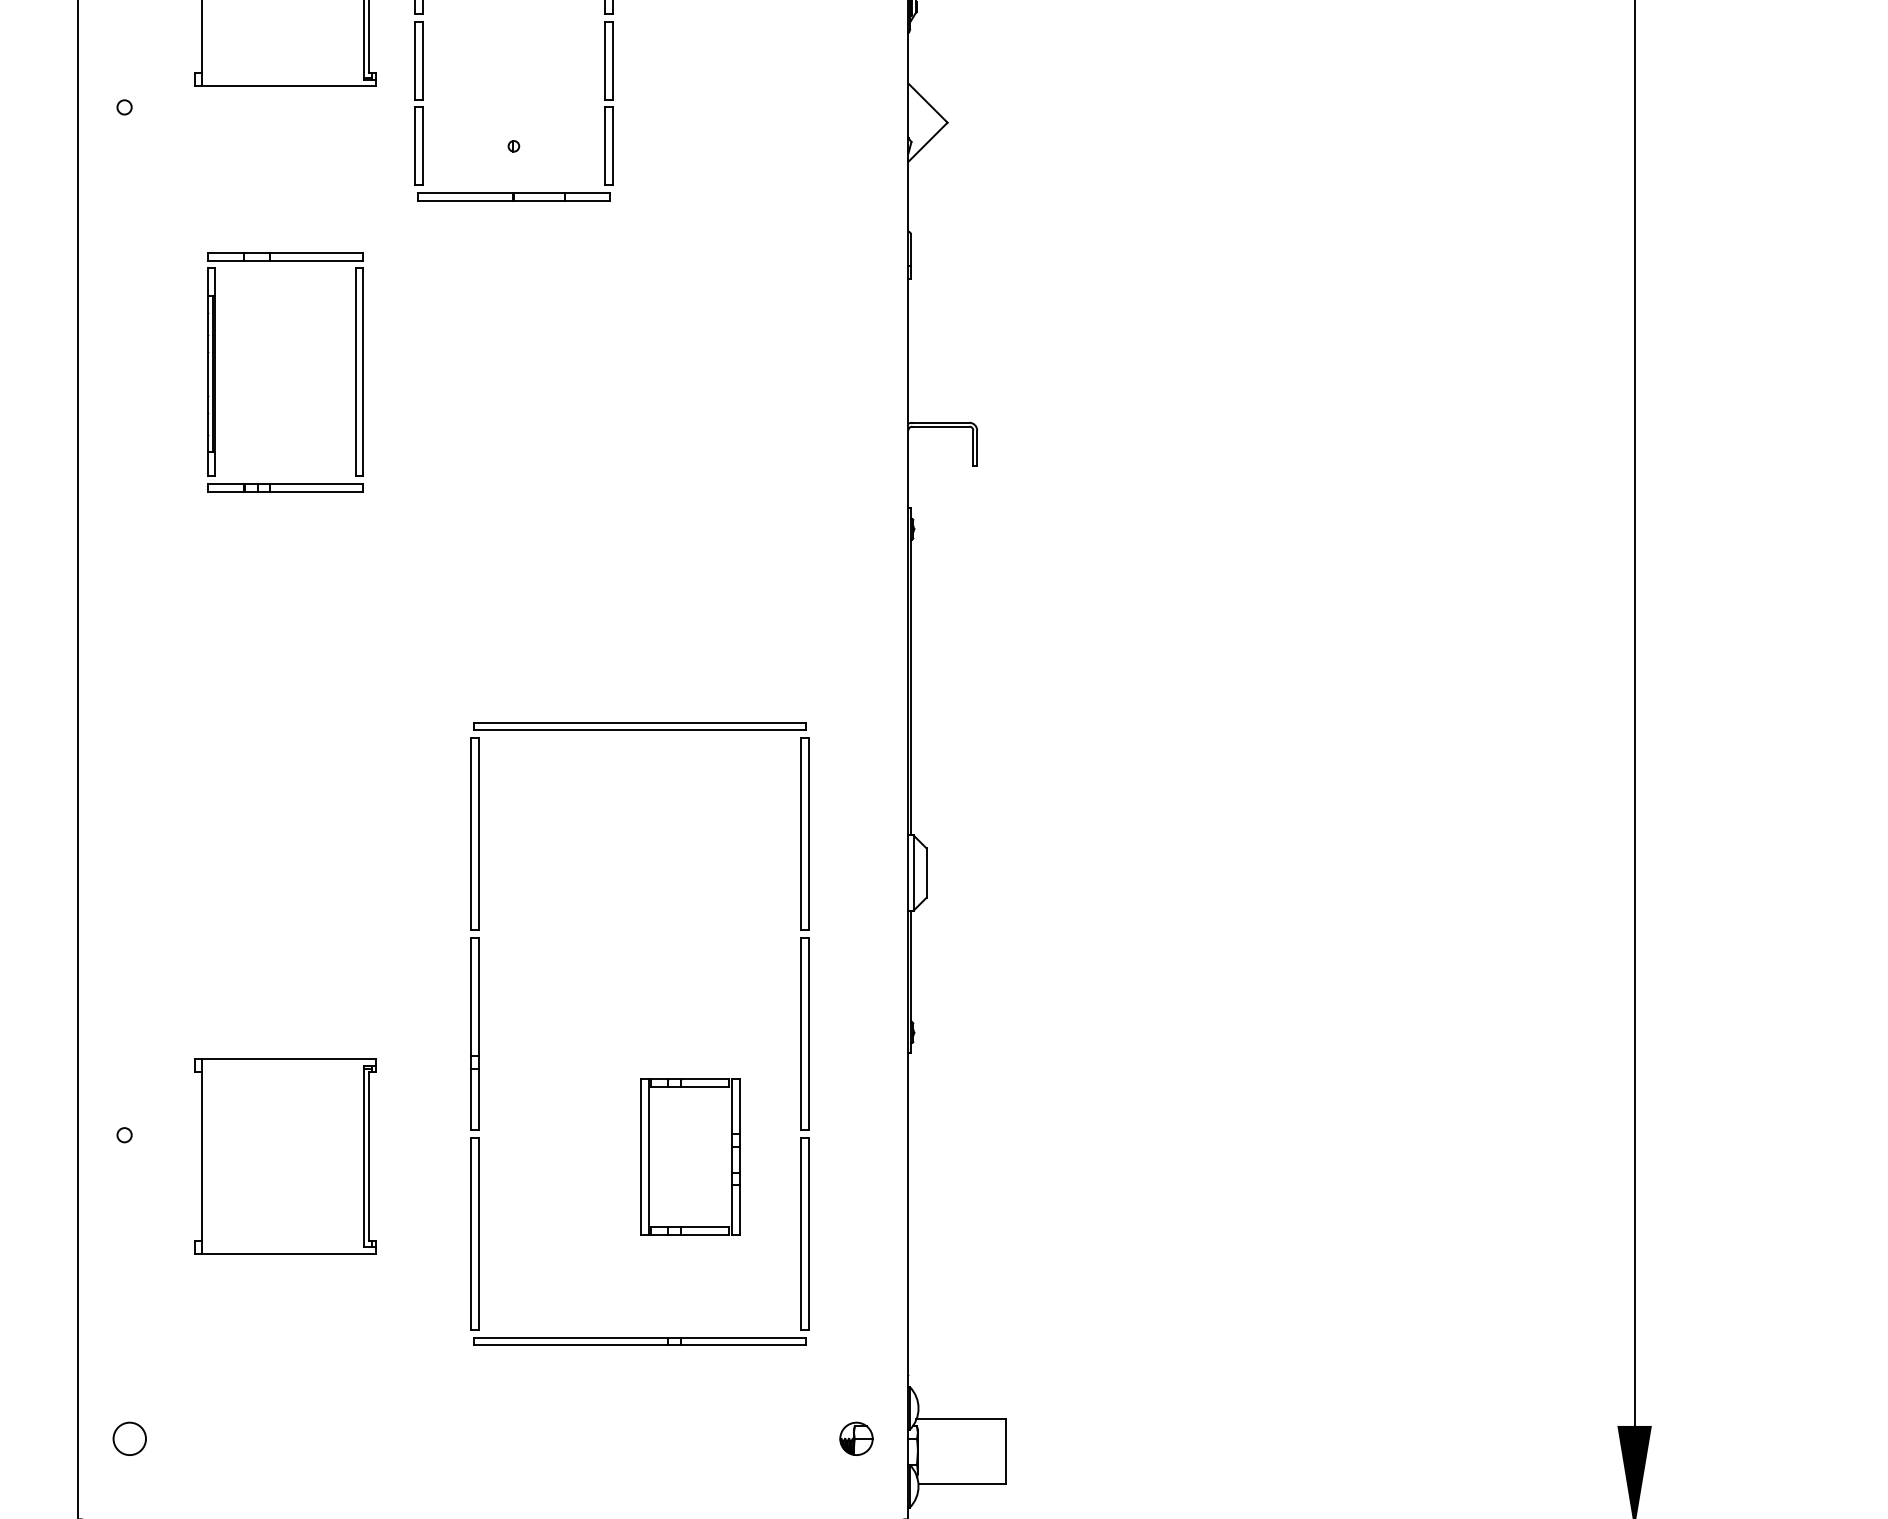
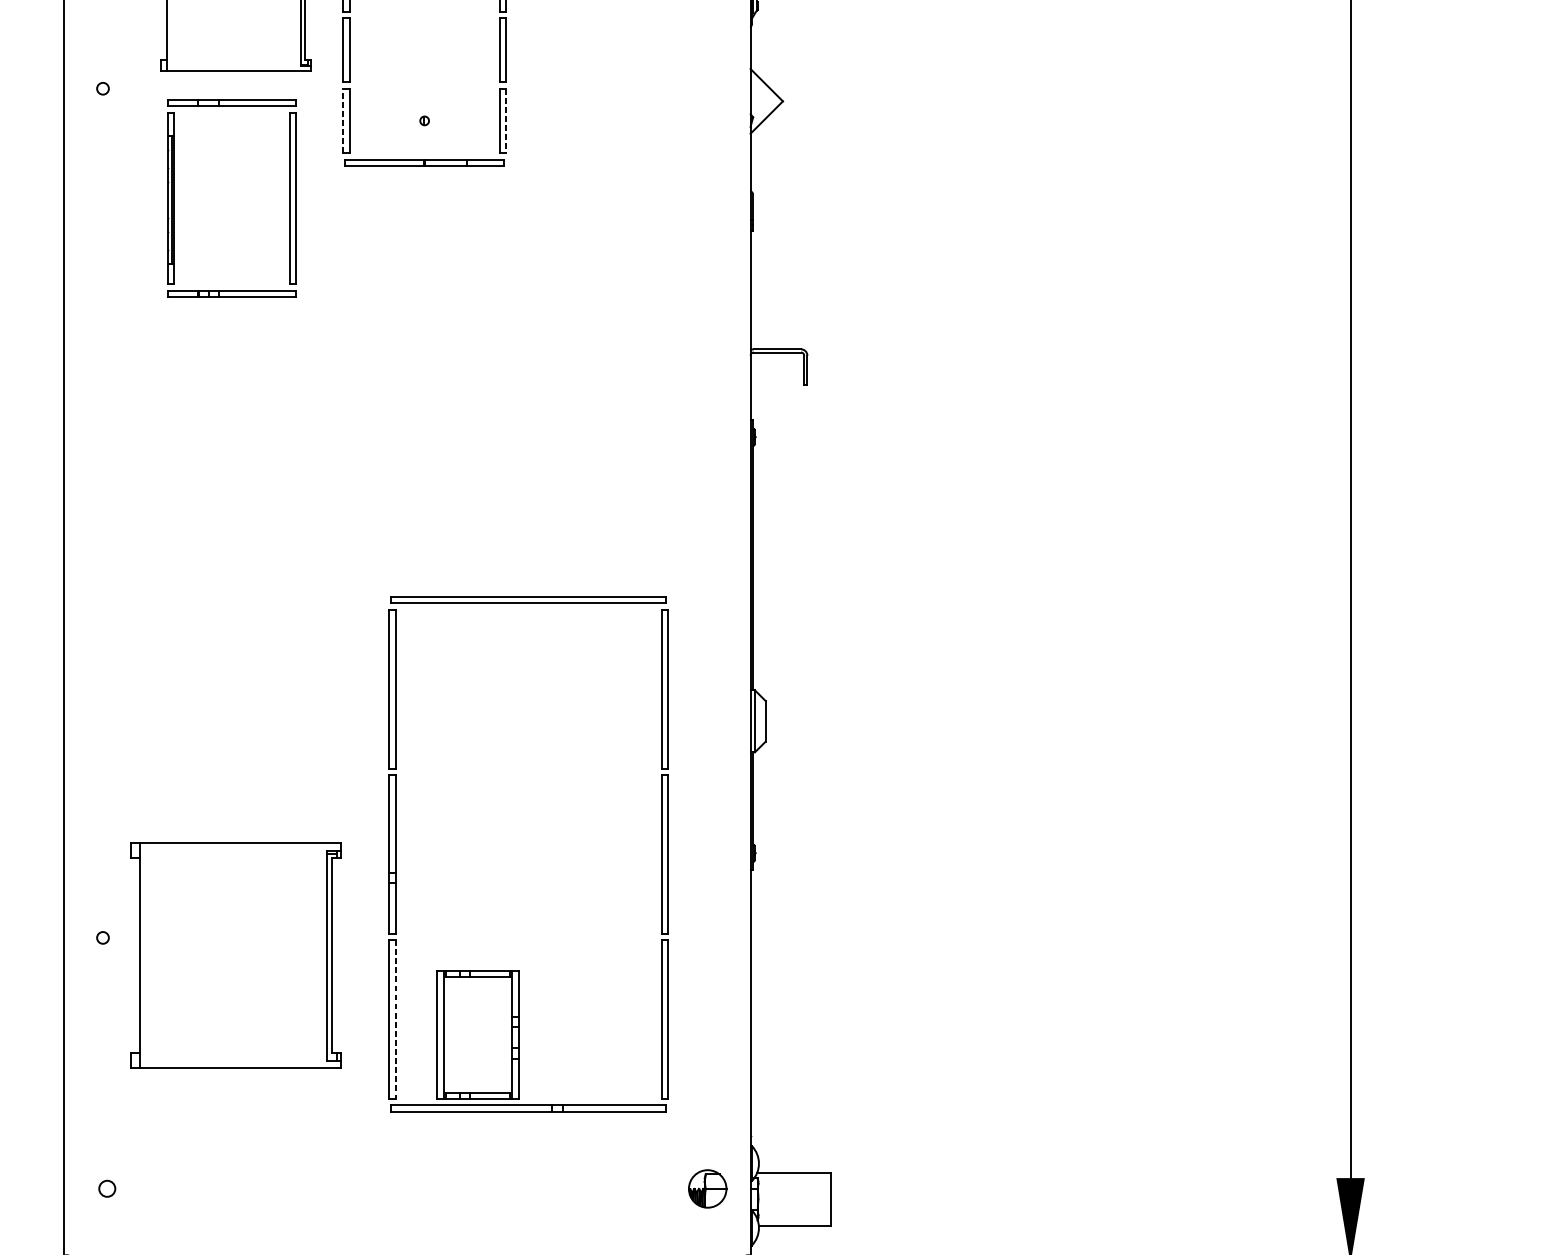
line: (415, 146) -> (343, 121), solid -> dashed
line: (612, 146) -> (506, 121), solid -> dashed
part: (215, 372) -> (173, 198), moved
part: (285, 1156) -> (235, 955), size x1.4
part: (649, 1156) -> (444, 1034), moved
line: (478, 1234) -> (395, 1019), solid -> dashed
circle: (129, 1438) -> (107, 1188), size x0.6
part: (856, 1438) -> (707, 1188), size x1.4

